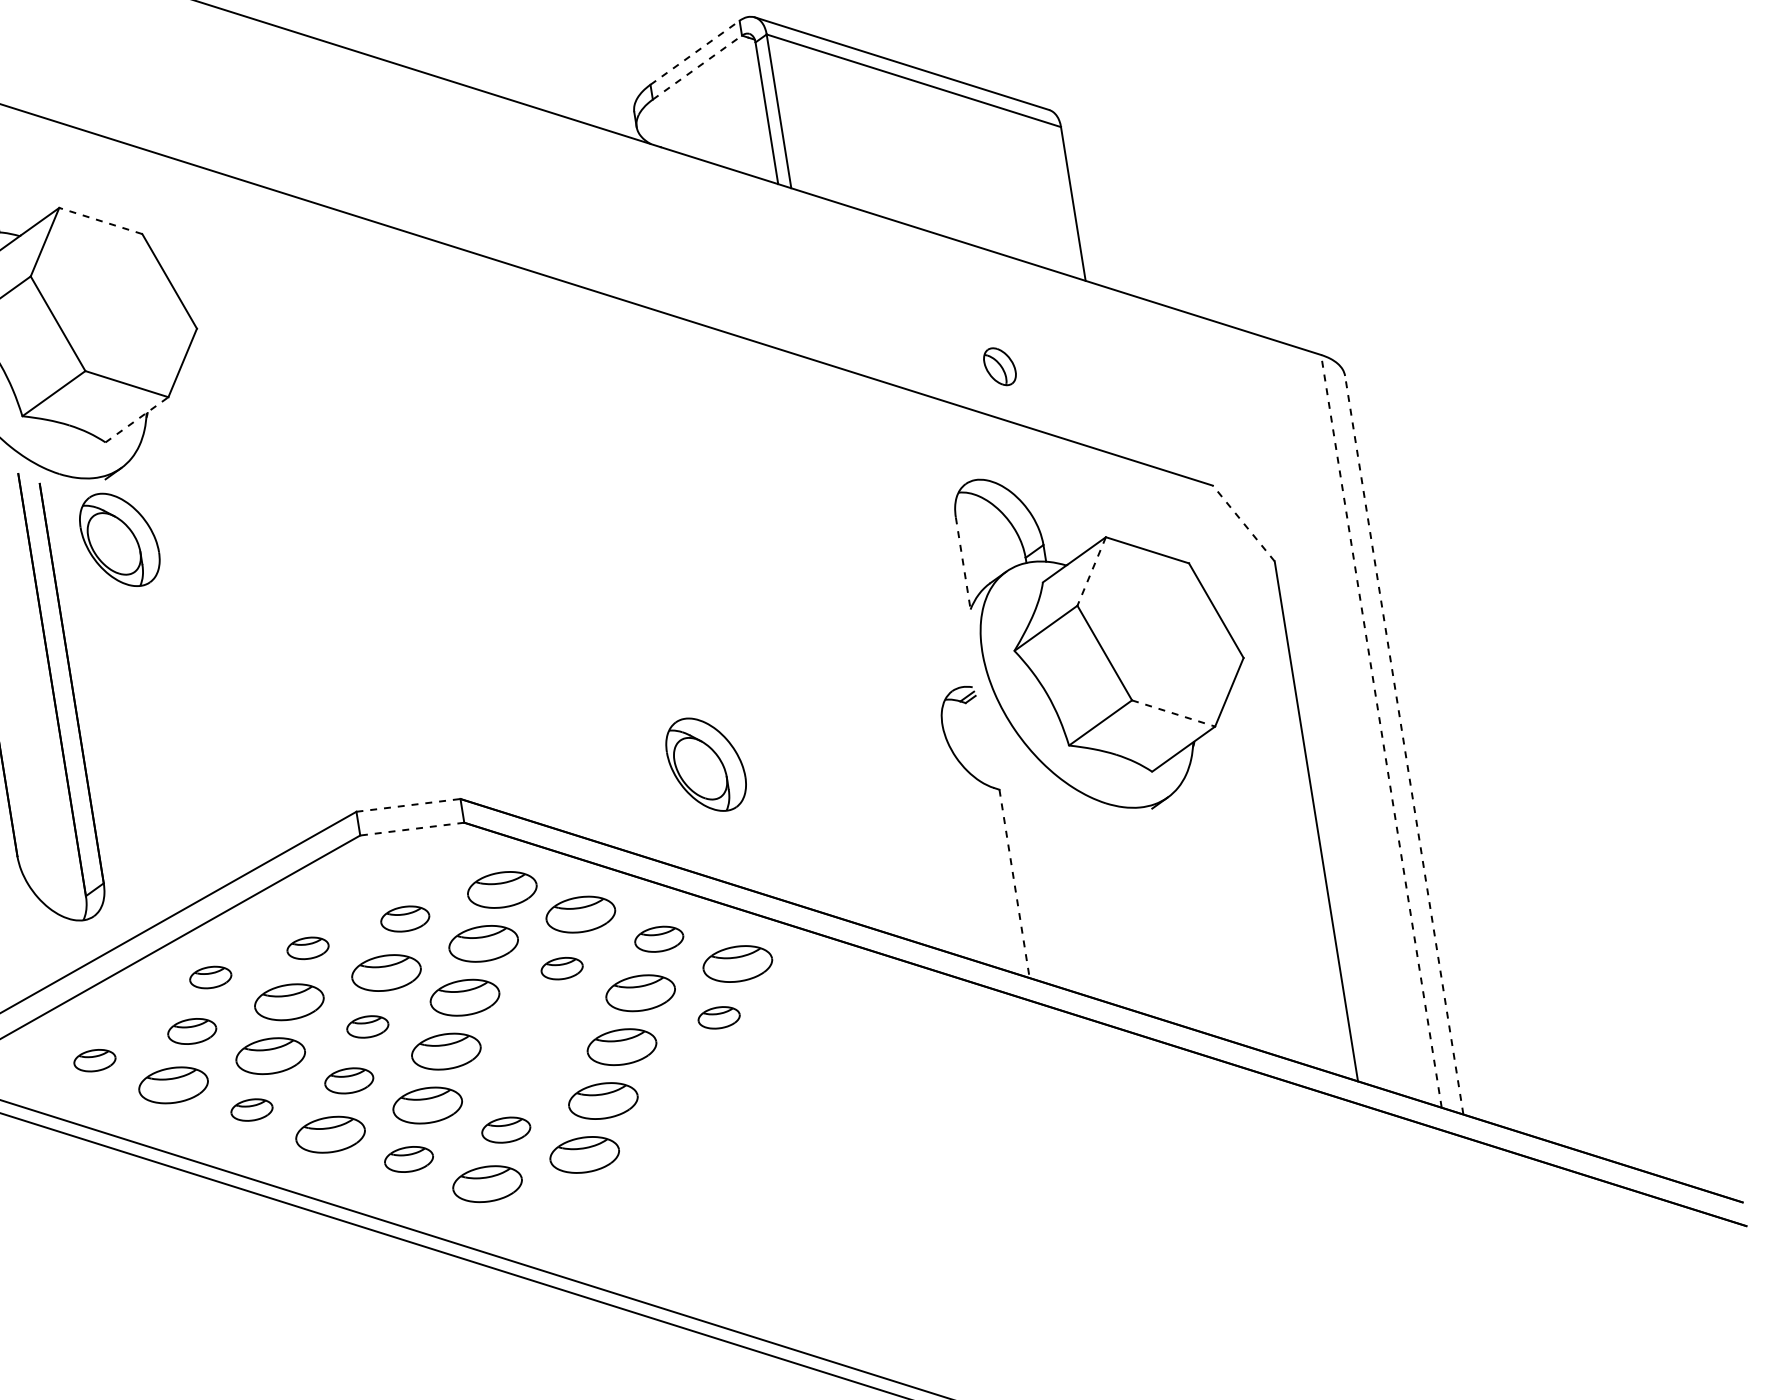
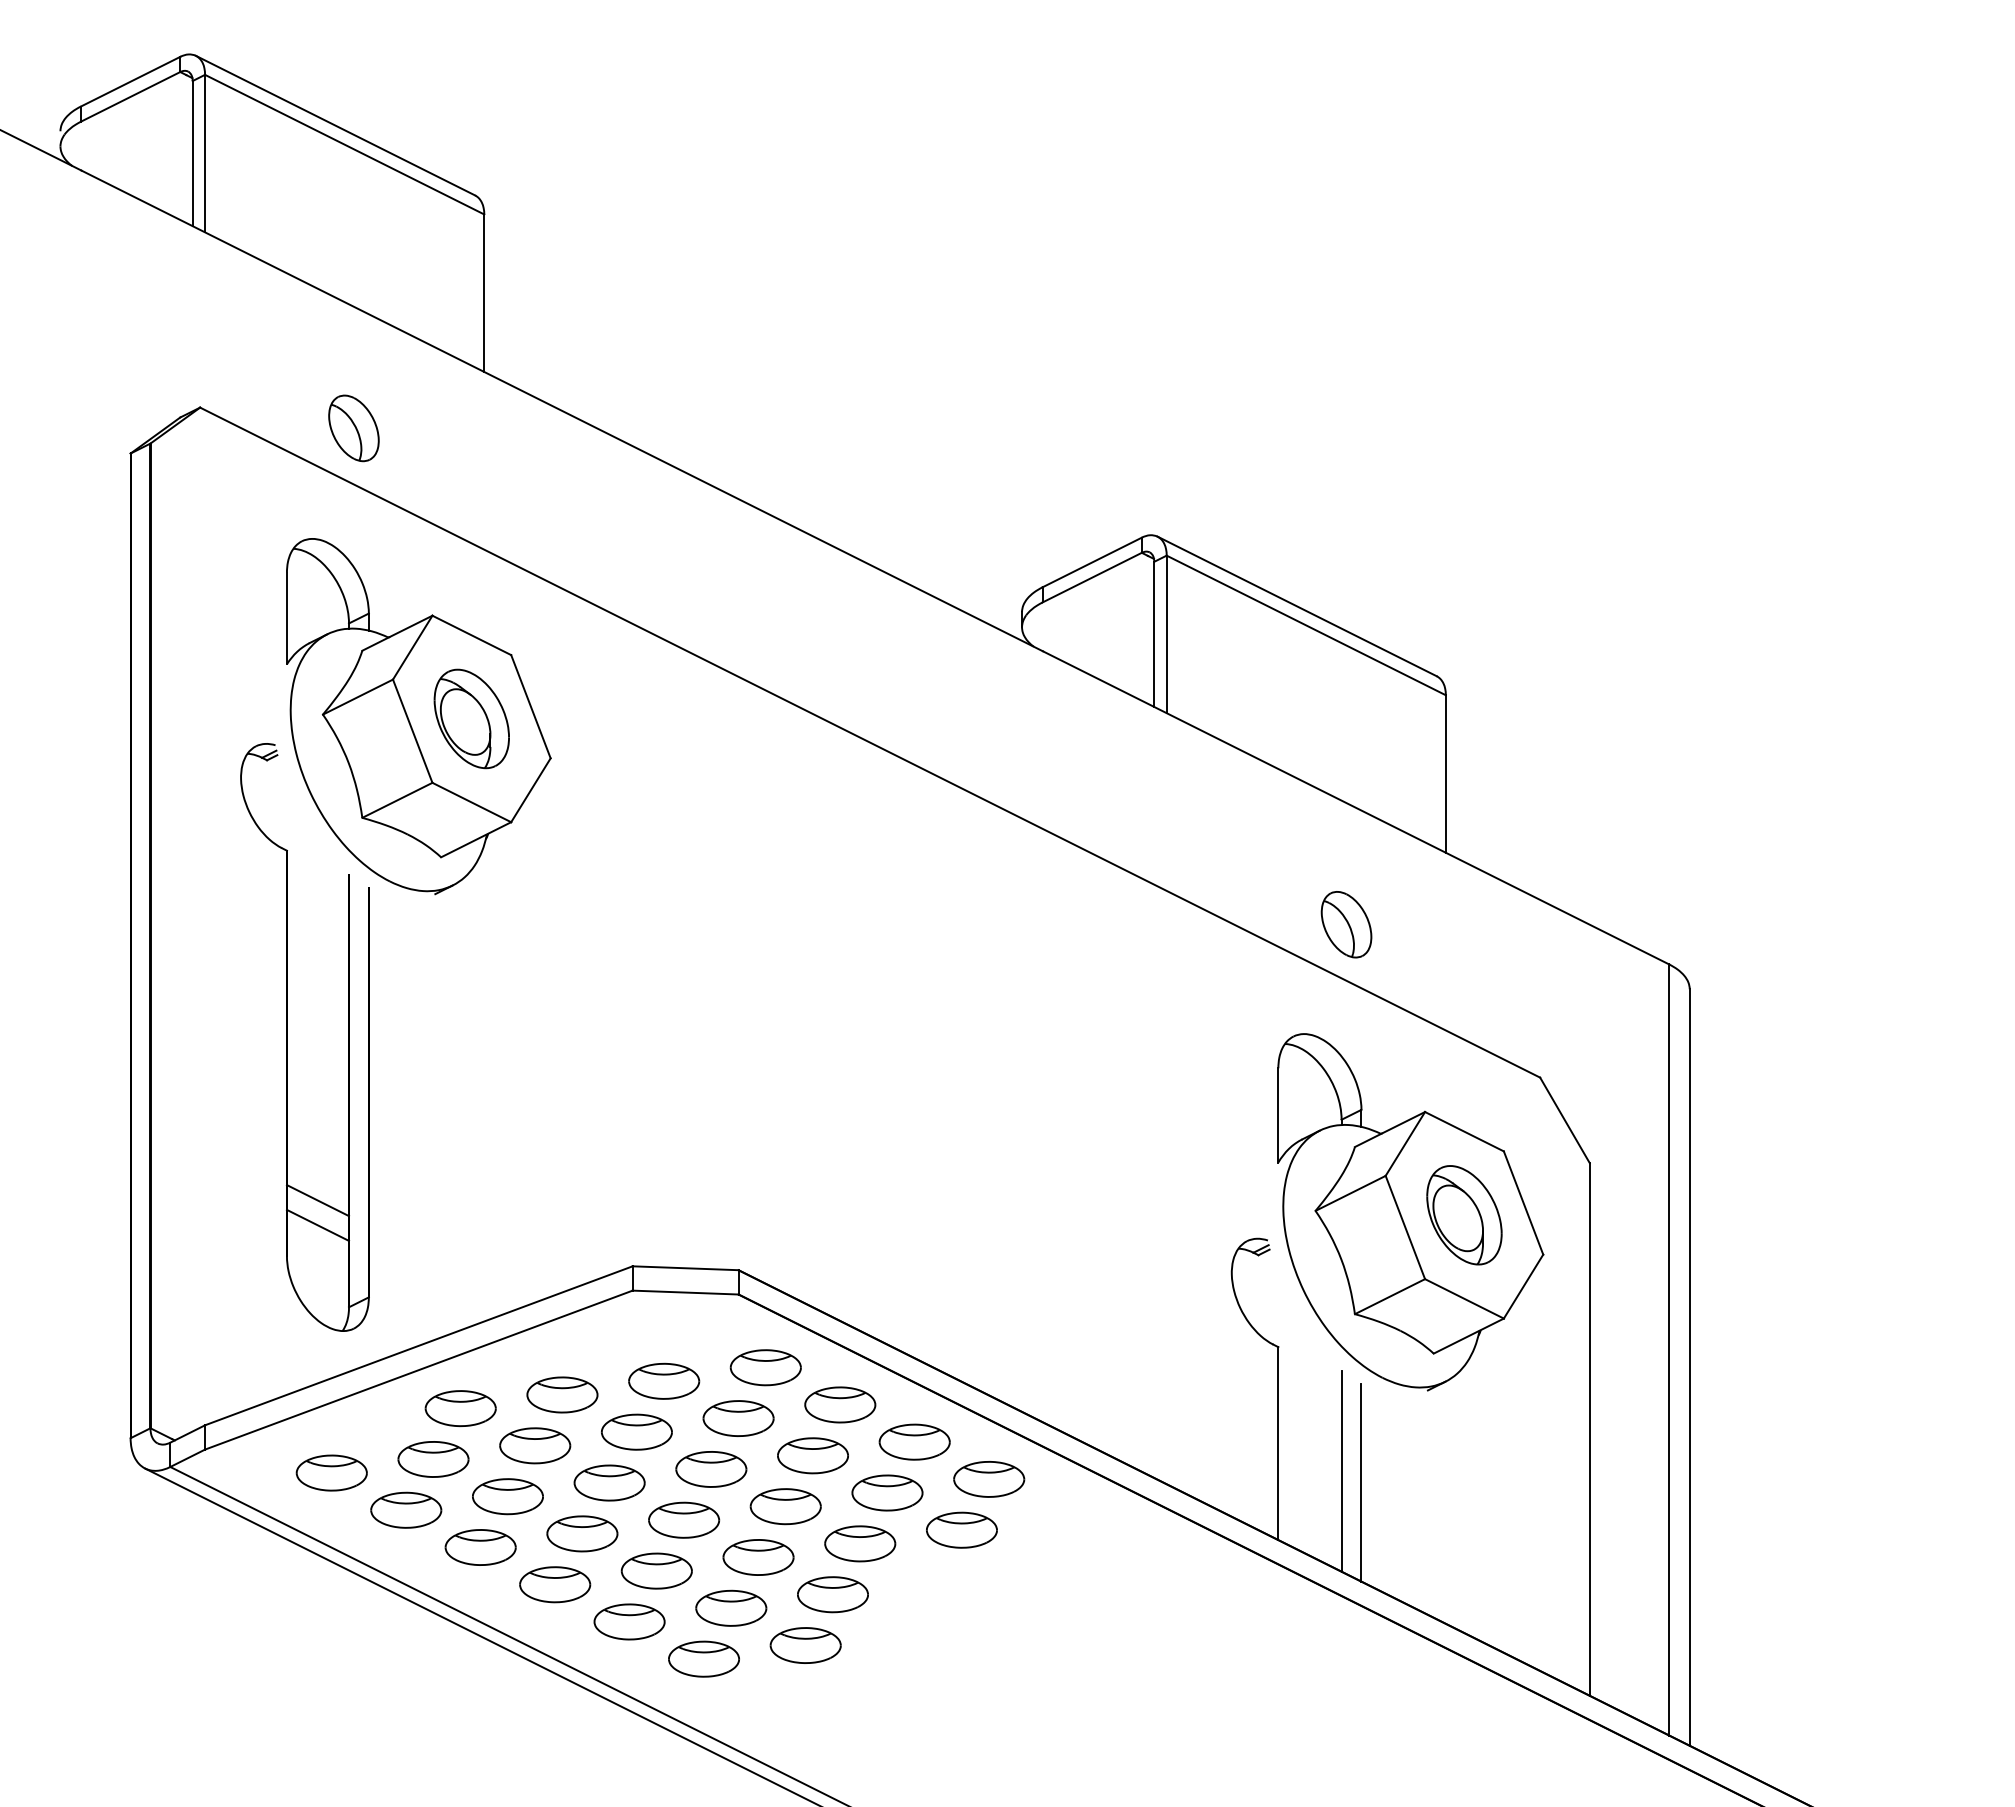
line: (695, 52) -> (1092, 562), dashed -> solid
line: (697, 67) -> (1092, 577), dashed -> solid
line: (100, 221) -> (471, 635), dashed -> solid
part: (999, 366) -> (1346, 924), size x1.67
line: (137, 419) -> (476, 839), dashed -> solid
line: (1243, 522) -> (1564, 1119), dashed -> solid
part: (119, 539) -> (471, 718), moved
line: (963, 563) -> (1278, 1115), dashed -> solid
line: (1091, 571) -> (1405, 1143), dashed -> solid
line: (1173, 714) -> (1464, 1299), dashed -> solid
line: (1381, 730) -> (1669, 1349), dashed -> solid
line: (1404, 745) -> (1689, 1367), dashed -> solid
part: (706, 764) -> (1464, 1215), moved
line: (38, 796) -> (317, 1200), added
line: (409, 805) -> (686, 1268), dashed -> solid
line: (42, 820) -> (317, 1224), added
line: (412, 829) -> (685, 1292), dashed -> solid
line: (1014, 884) -> (1278, 1444), dashed -> solid
line: (1080, 901) -> (1341, 1471), added
line: (1101, 908) -> (1361, 1482), added
part: (405, 918) -> (664, 1380), size x1.43
part: (659, 938) -> (914, 1441), size x1.43
part: (308, 947) -> (562, 1394), size x1.67
part: (561, 968) -> (812, 1455), size x1.67
part: (210, 977) -> (460, 1408), size x1.67
part: (718, 1017) -> (961, 1529), size x1.67
part: (543, 1022) -> (785, 1506), added
part: (367, 1026) -> (609, 1482), size x1.67
part: (192, 1031) -> (433, 1459), size x1.43
part: (94, 1060) -> (331, 1472), size x1.67
part: (524, 1076) -> (758, 1557), added
part: (349, 1080) -> (582, 1533), size x1.43
part: (251, 1110) -> (480, 1547), size x1.67
part: (506, 1129) -> (731, 1607), size x1.43
part: (408, 1159) -> (629, 1621), size x1.43

